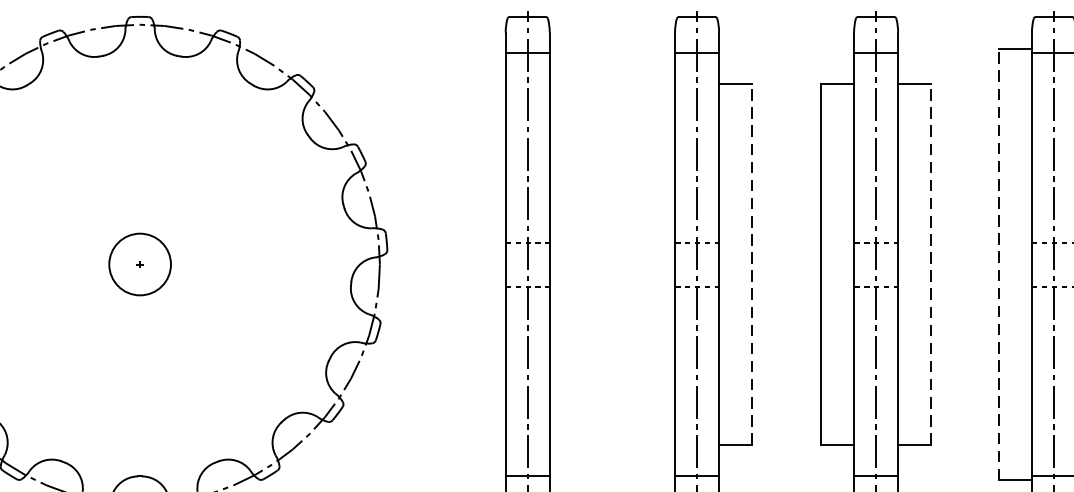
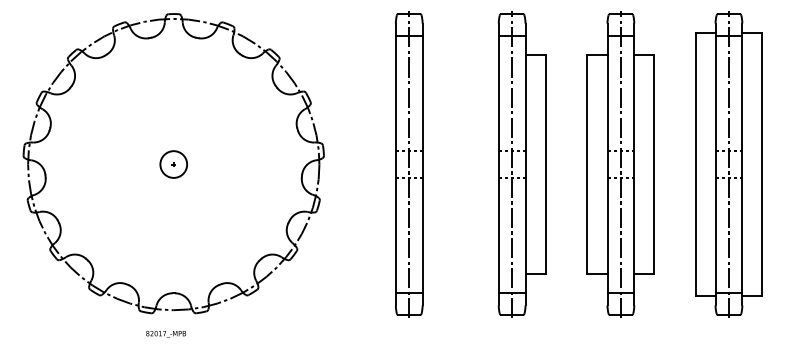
circle: (139, 264) -> (173, 164), size x0.71
line: (752, 264) -> (545, 164), dashed -> solid
line: (931, 264) -> (654, 164), dashed -> solid
line: (998, 264) -> (695, 164), dashed -> solid

